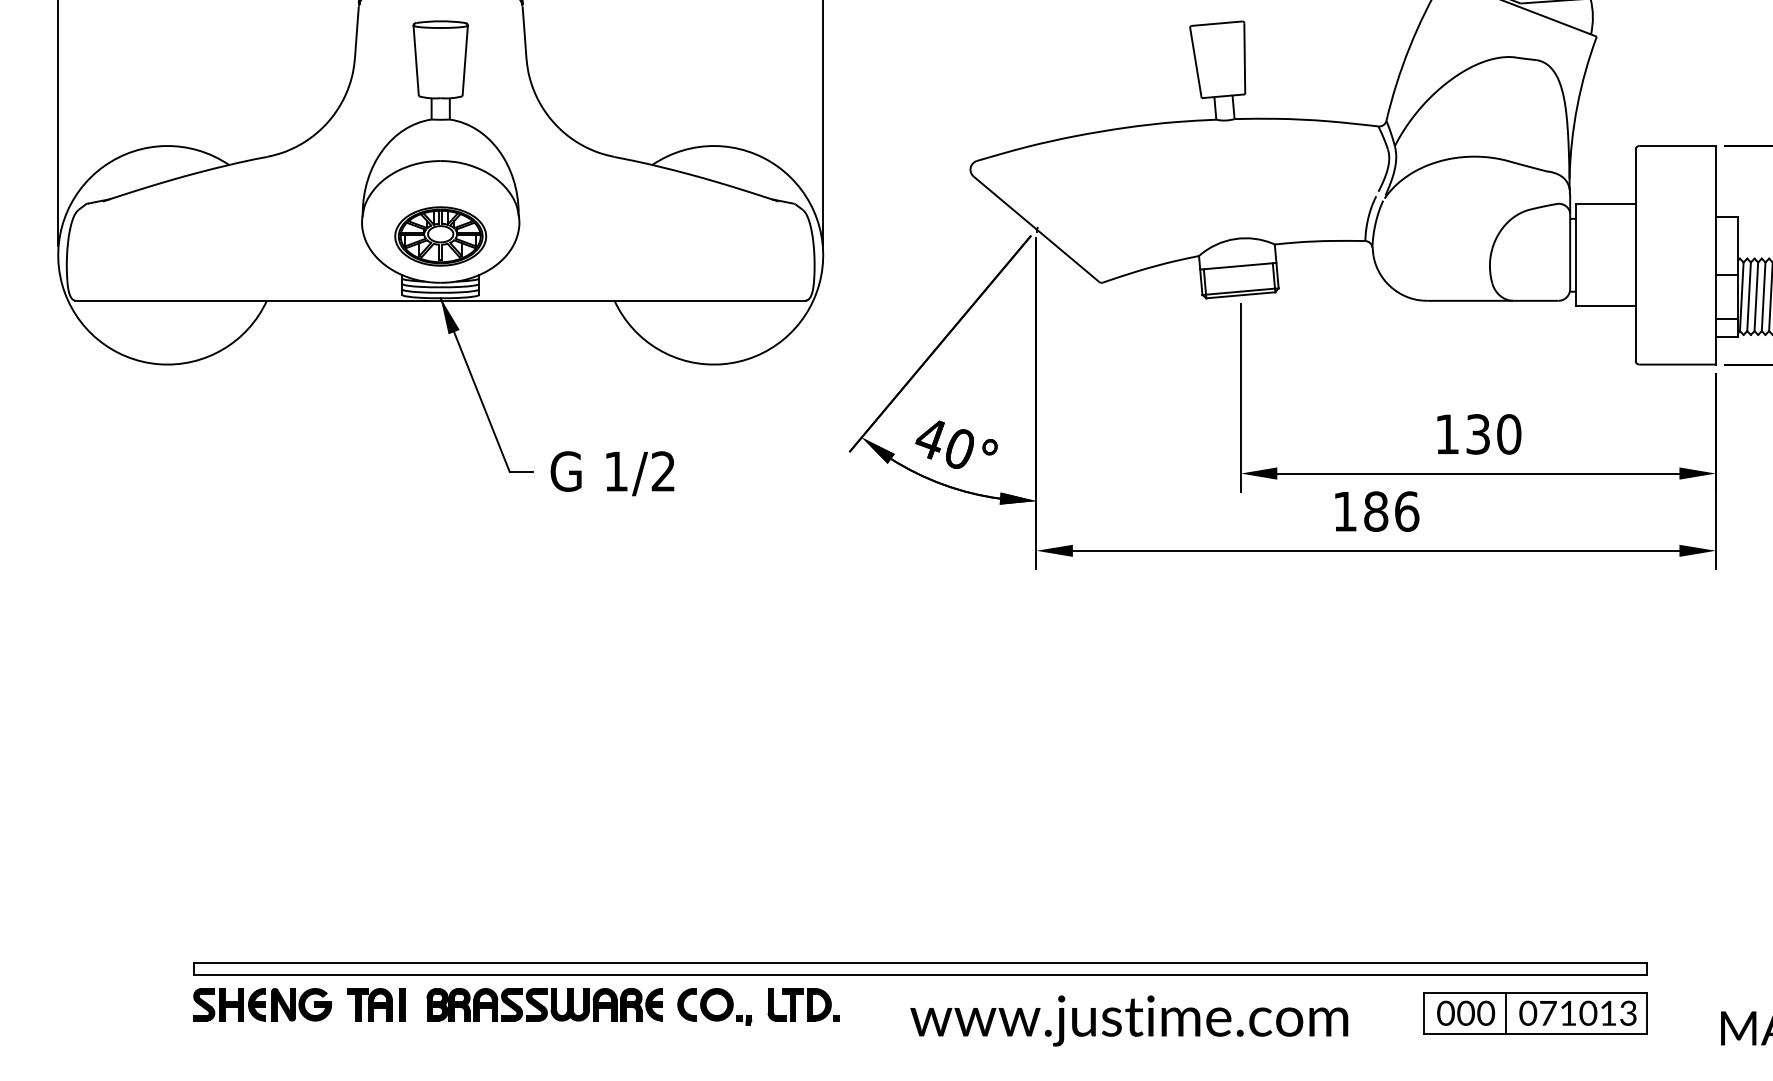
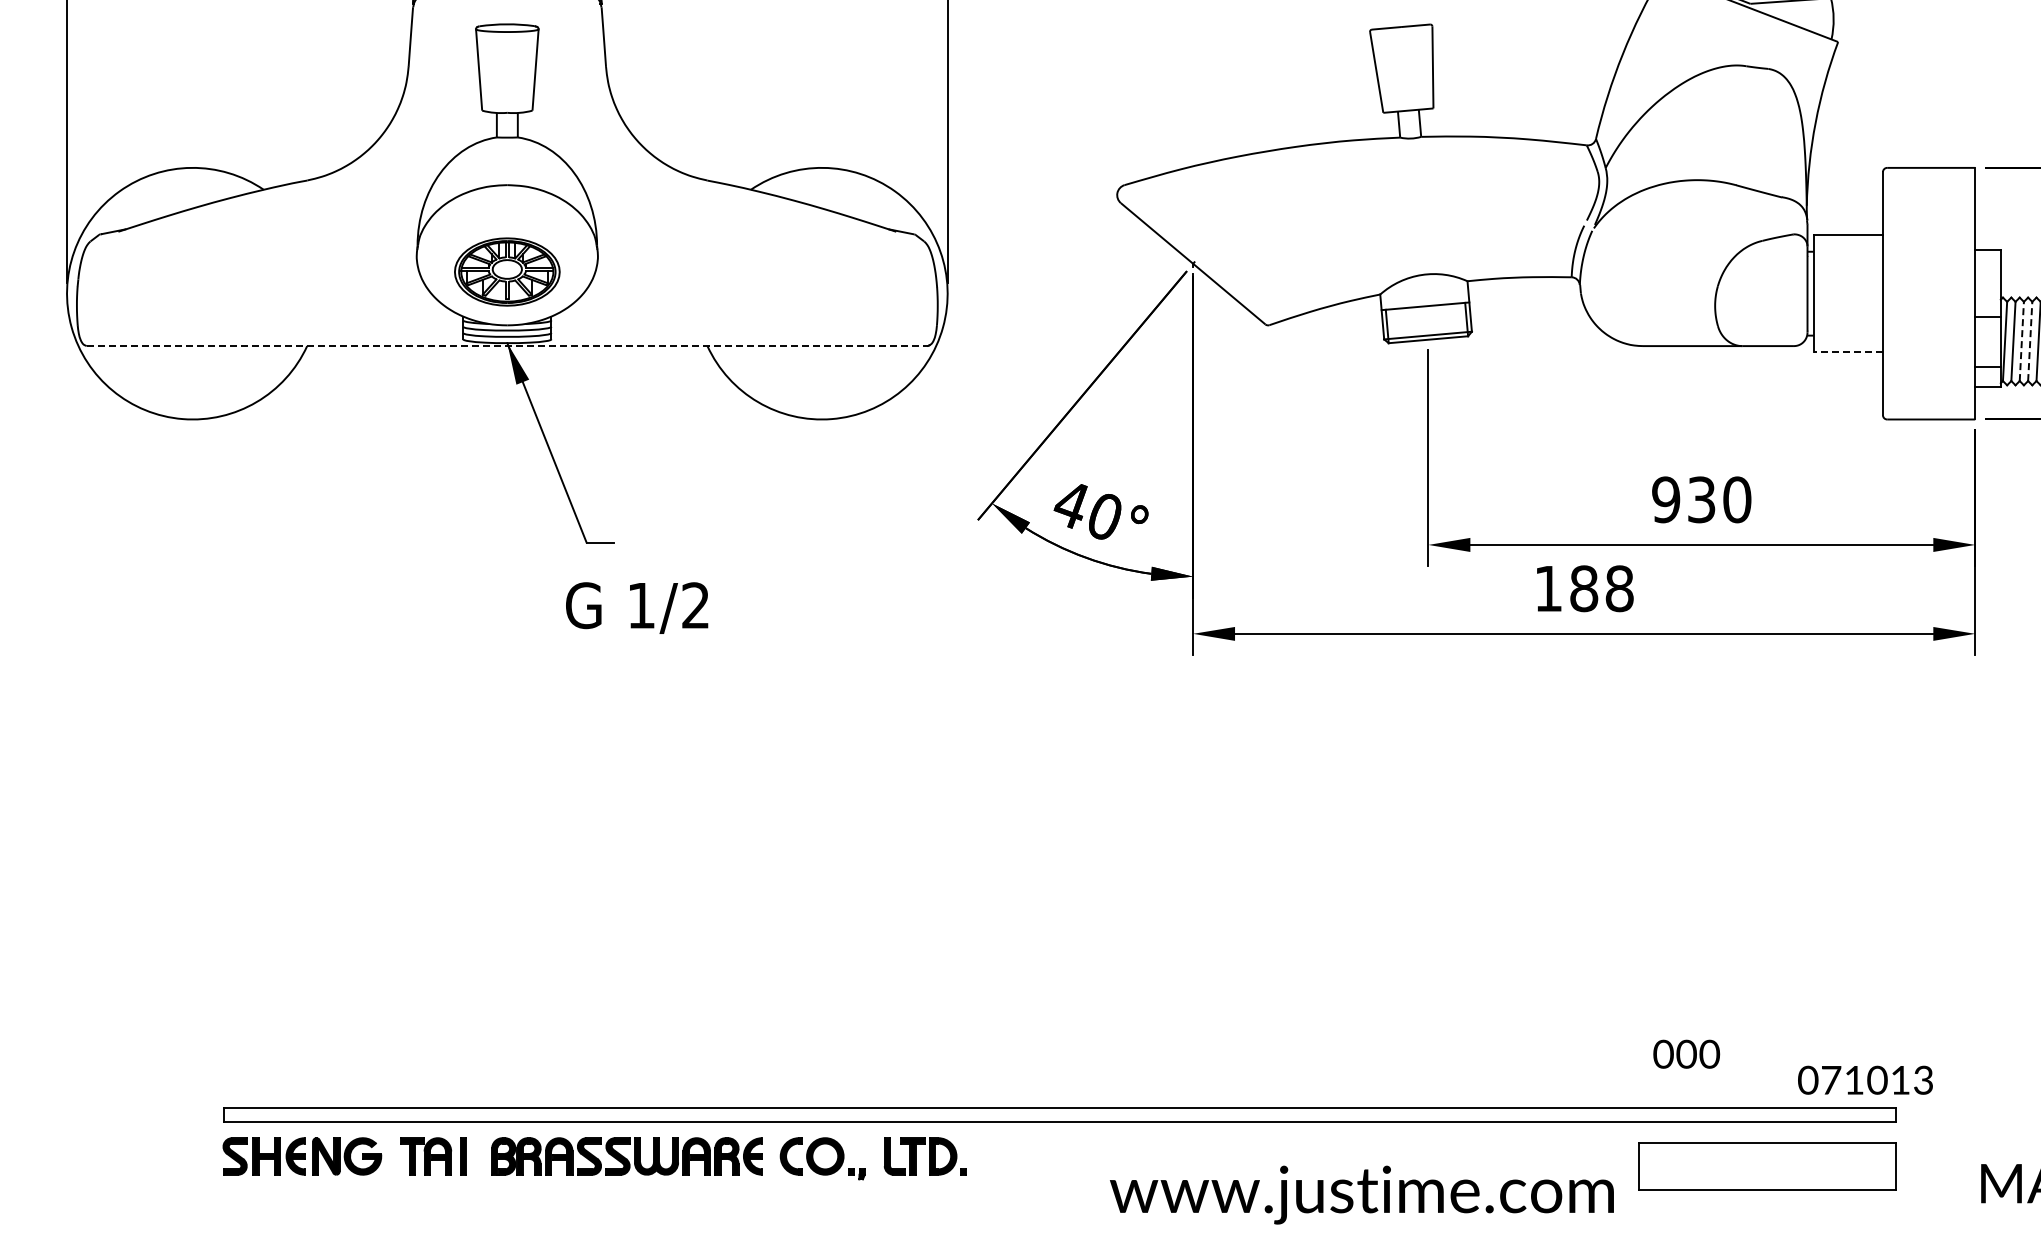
line: (1756, 296) -> (2021, 341), solid -> dashed
line: (1763, 296) -> (2030, 341), solid -> dashed
line: (440, 301) -> (507, 346), solid -> dashed
line: (1605, 306) -> (1848, 352), solid -> dashed
text: (1447, 434) -> (1666, 499), 130 -> 930
text: (612, 473) -> (637, 607), moved
text: (1406, 511) -> (1619, 588), 186 -> 188
text: (1465, 1012) -> (1686, 1053), moved
line: (1506, 1012) -> (1734, 1165), removed
text: (1577, 1012) -> (1865, 1079), moved
text: (1128, 1020) -> (1361, 1194), moved

